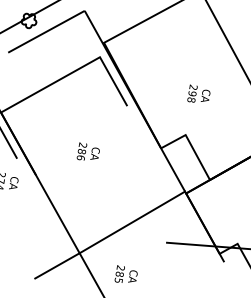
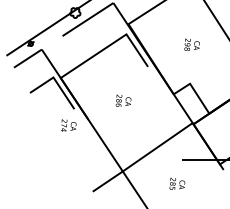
text: (198, 93) -> (191, 44), moved
text: (126, 274) -> (177, 183), moved

